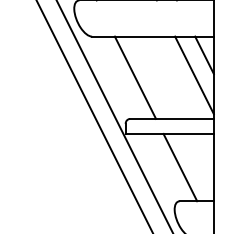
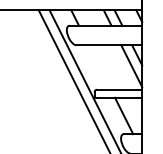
line: (134, 77) -> (99, 67), removed

